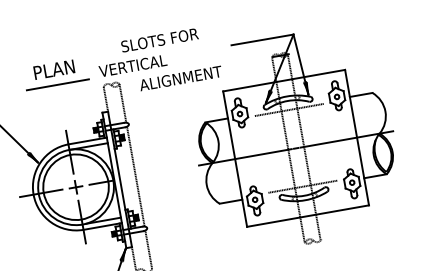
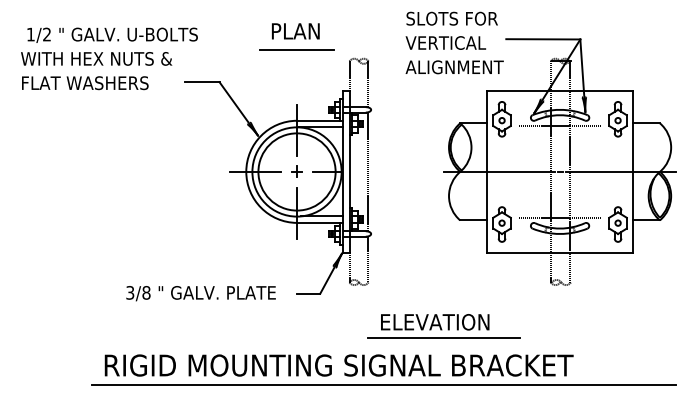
text: (159, 40) -> (451, 18), moved
text: (132, 65) -> (445, 42), moved
text: (180, 78) -> (454, 67), moved
part: (75, 186) -> (296, 171), size x0.71

